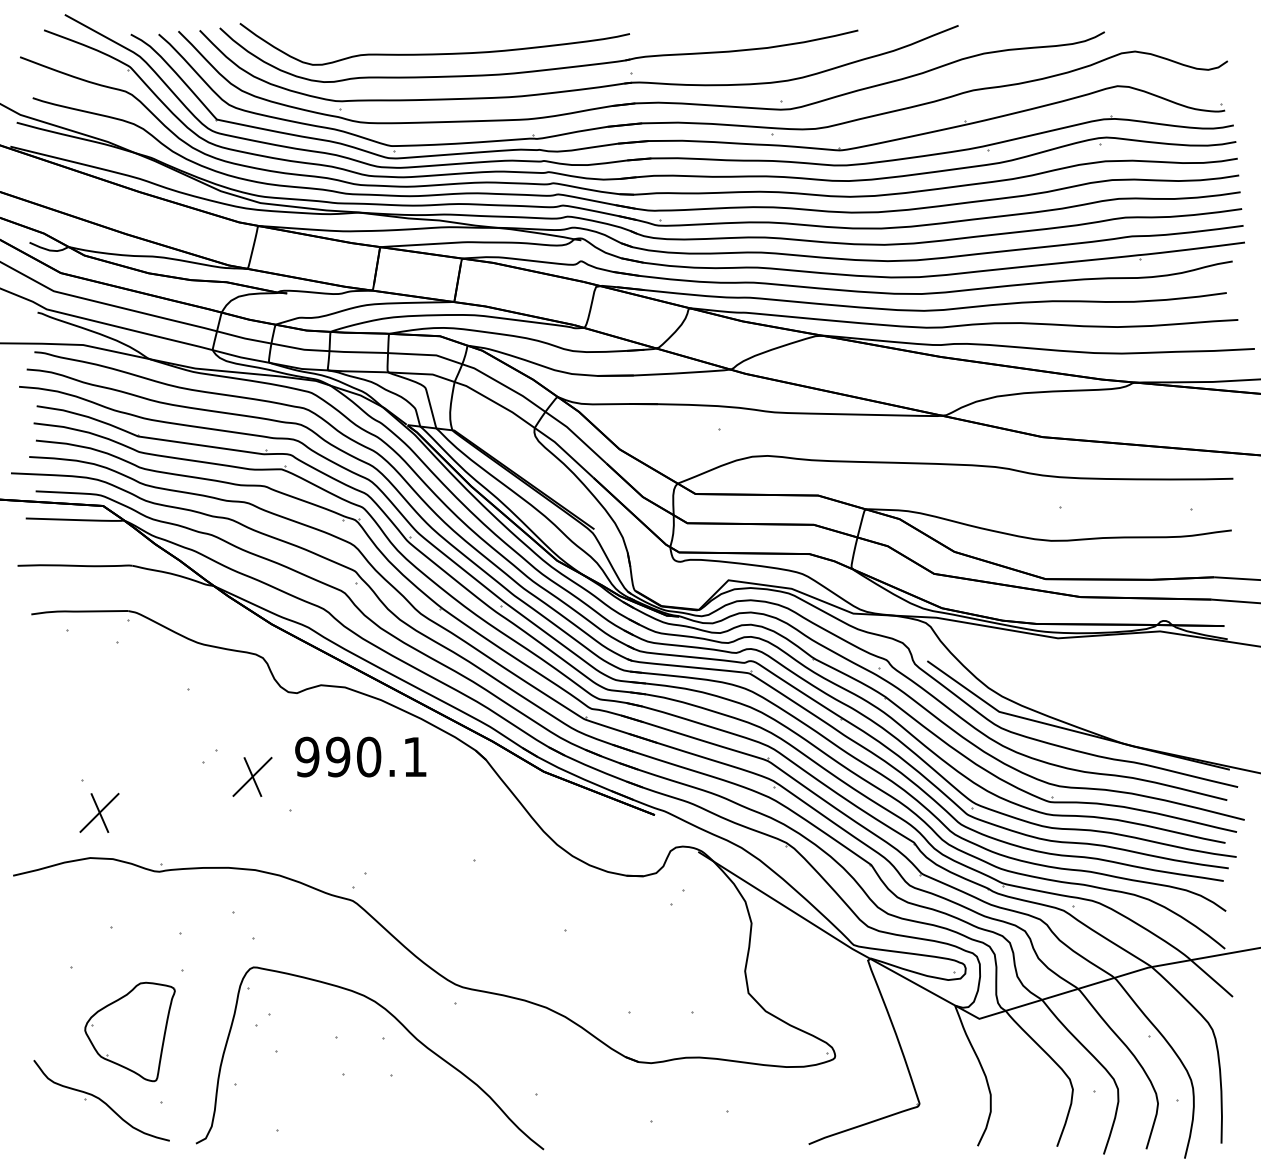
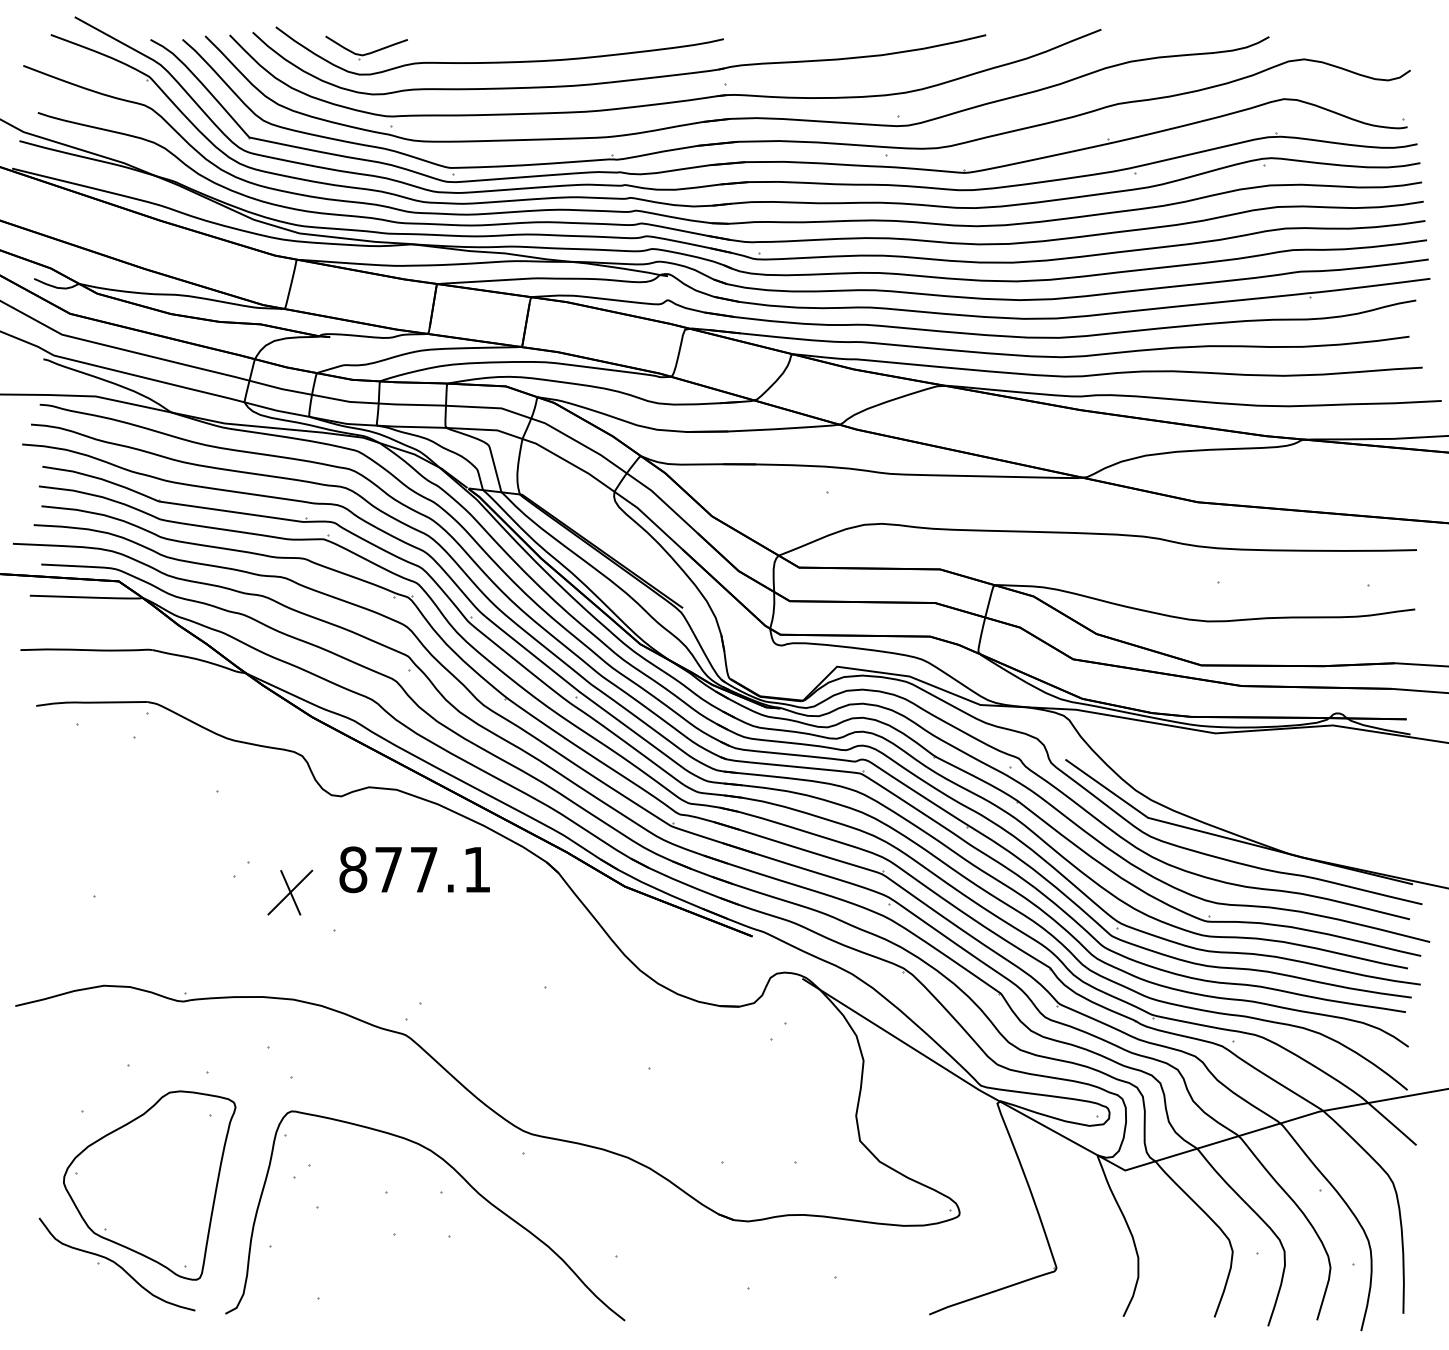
part: (318, 41) -> (366, 47), added
text: (338, 756) -> (389, 869), 990.1 -> 877.1
part: (99, 812) -> (114, 933), removed
part: (129, 1031) -> (149, 1185), size x1.67

